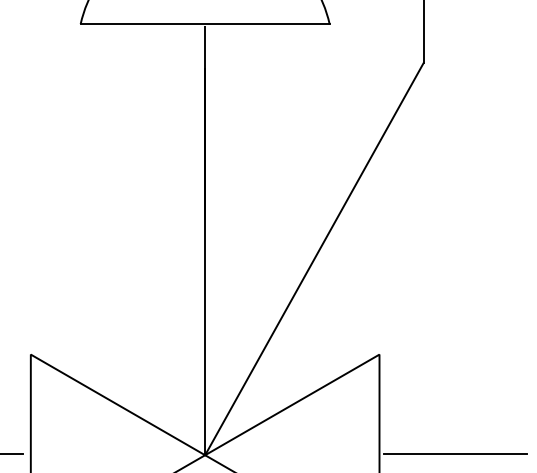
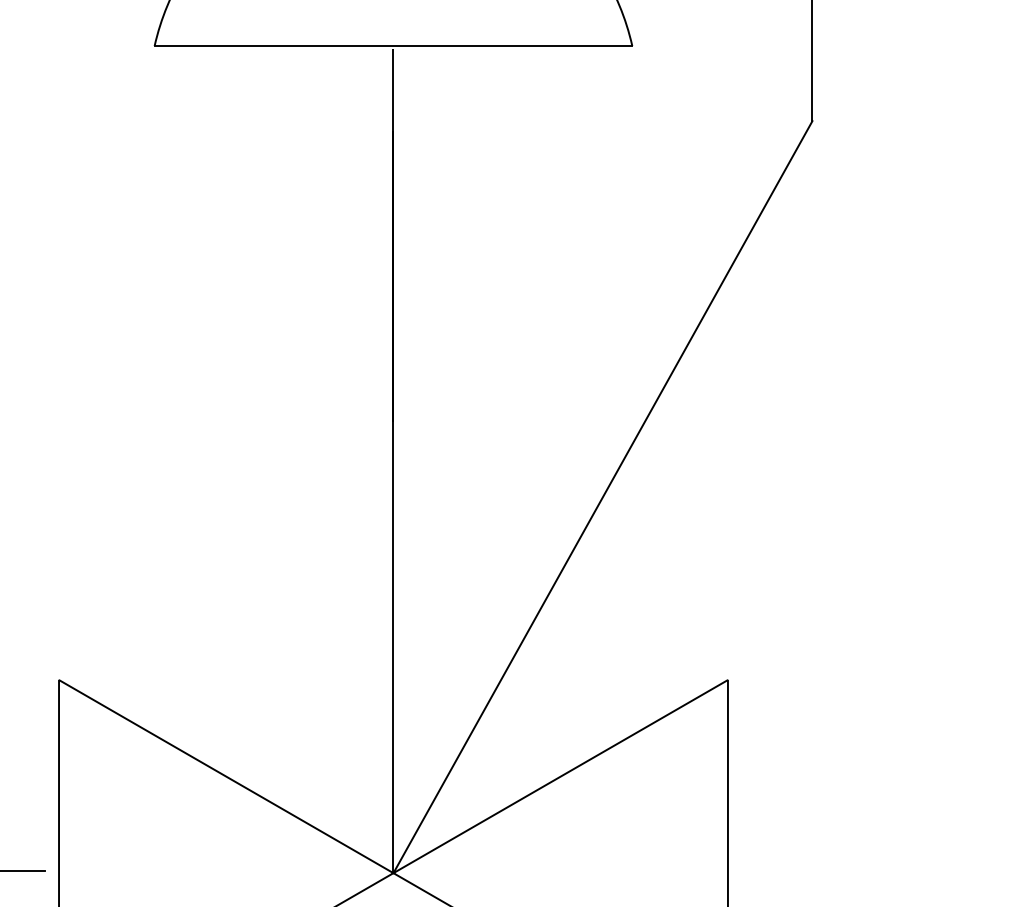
line: (454, 454) -> (871, 871), removed

